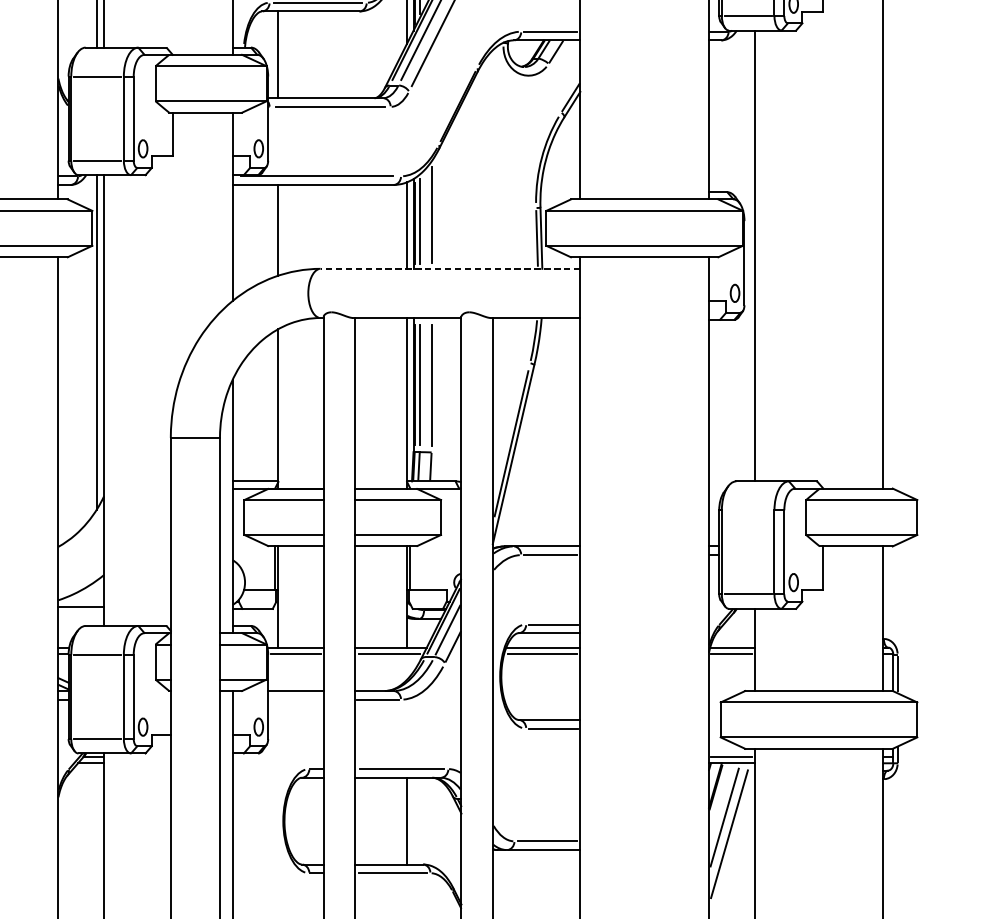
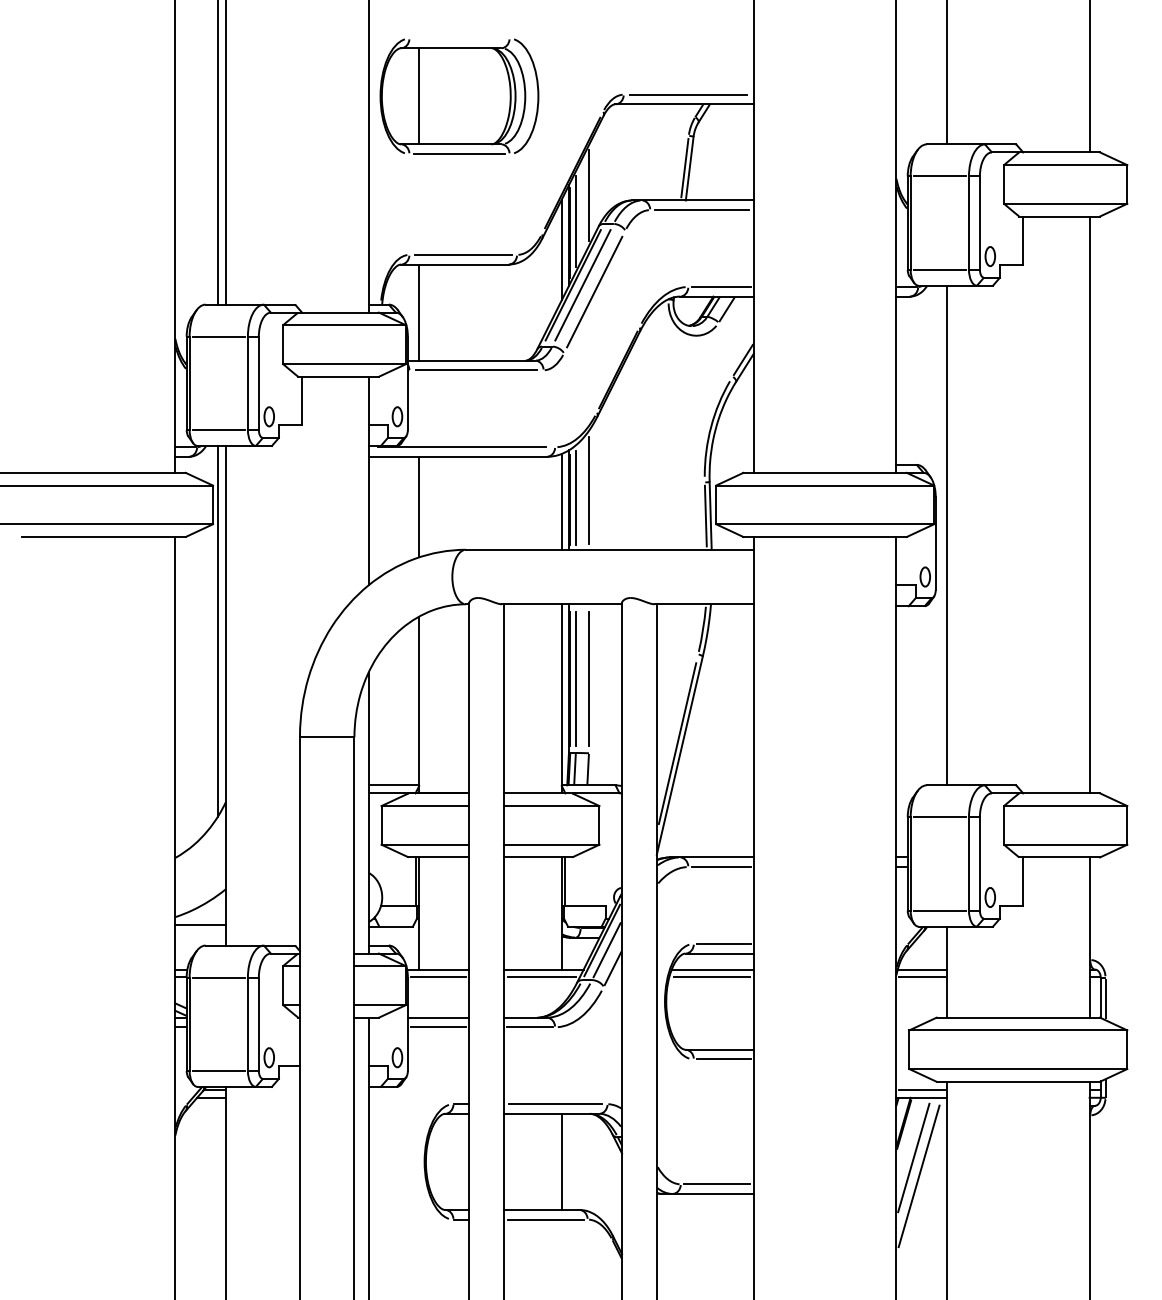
line: (450, 268) -> (609, 549), dashed -> solid
line: (747, 510) -> (939, 817), added
line: (295, 699) -> (438, 1027), added

